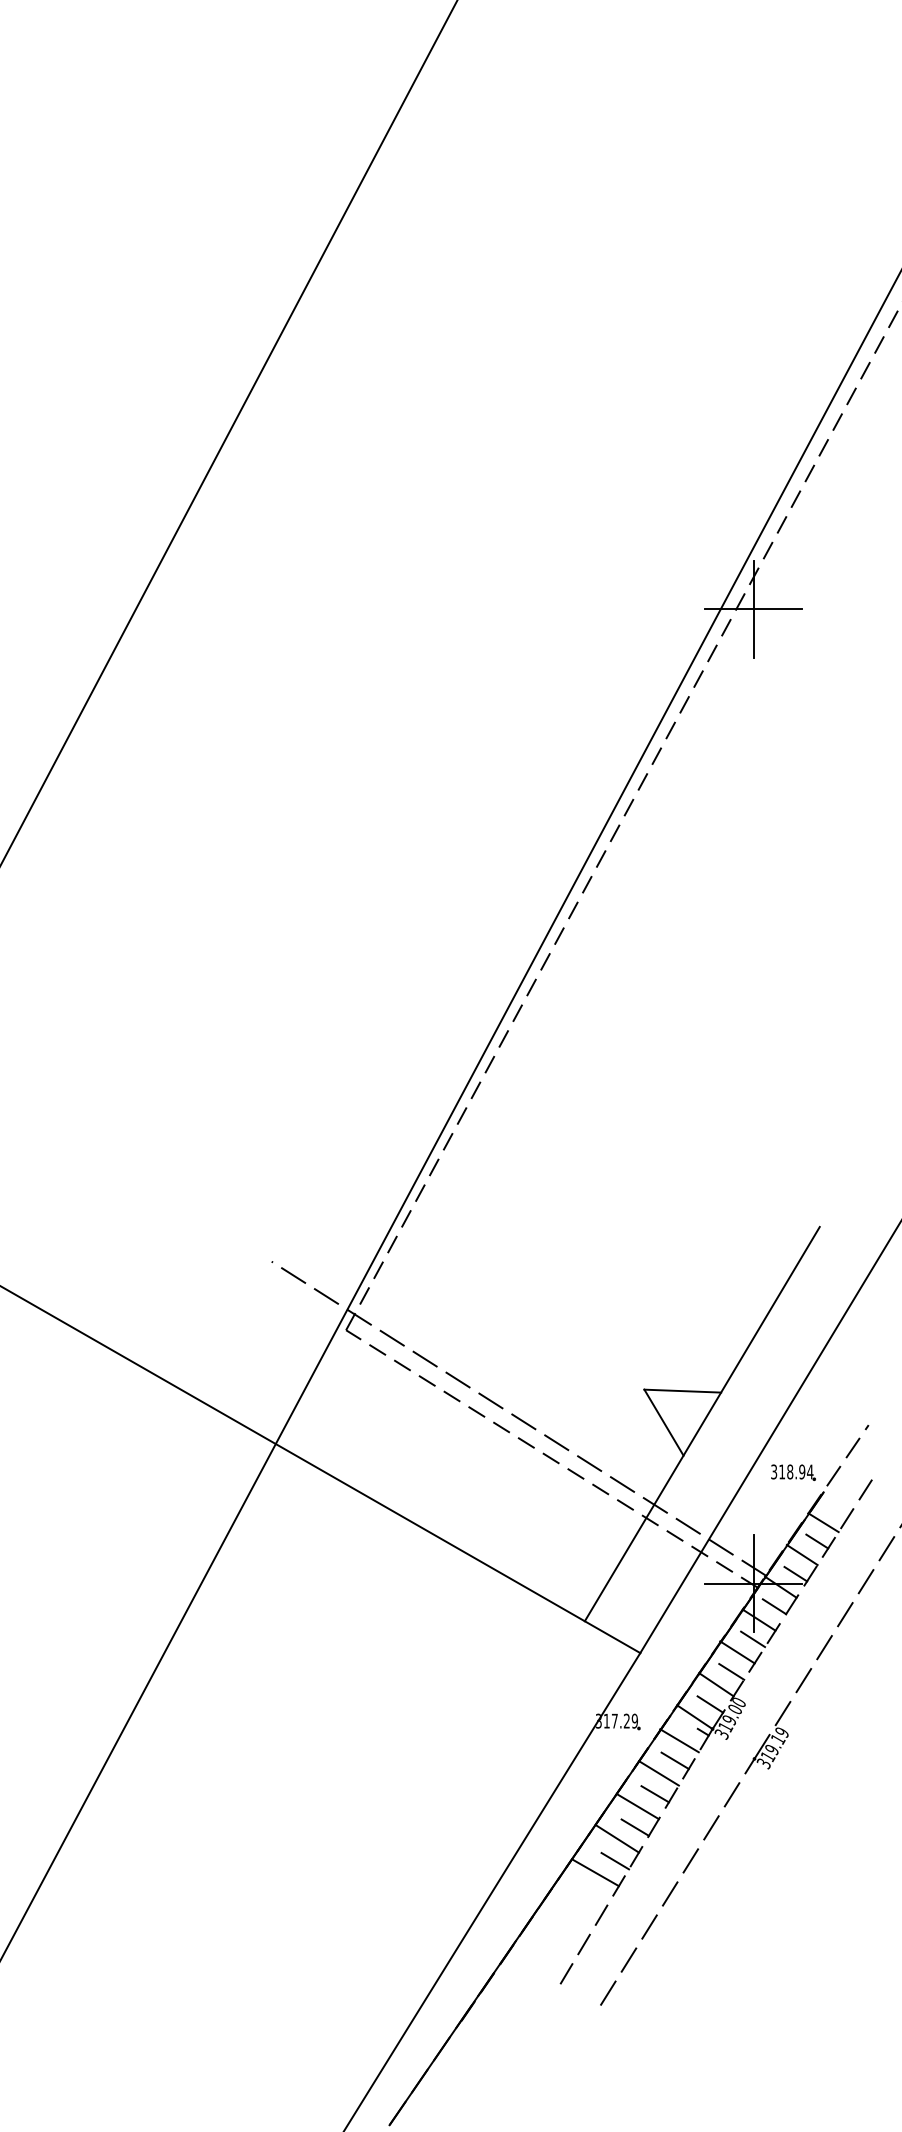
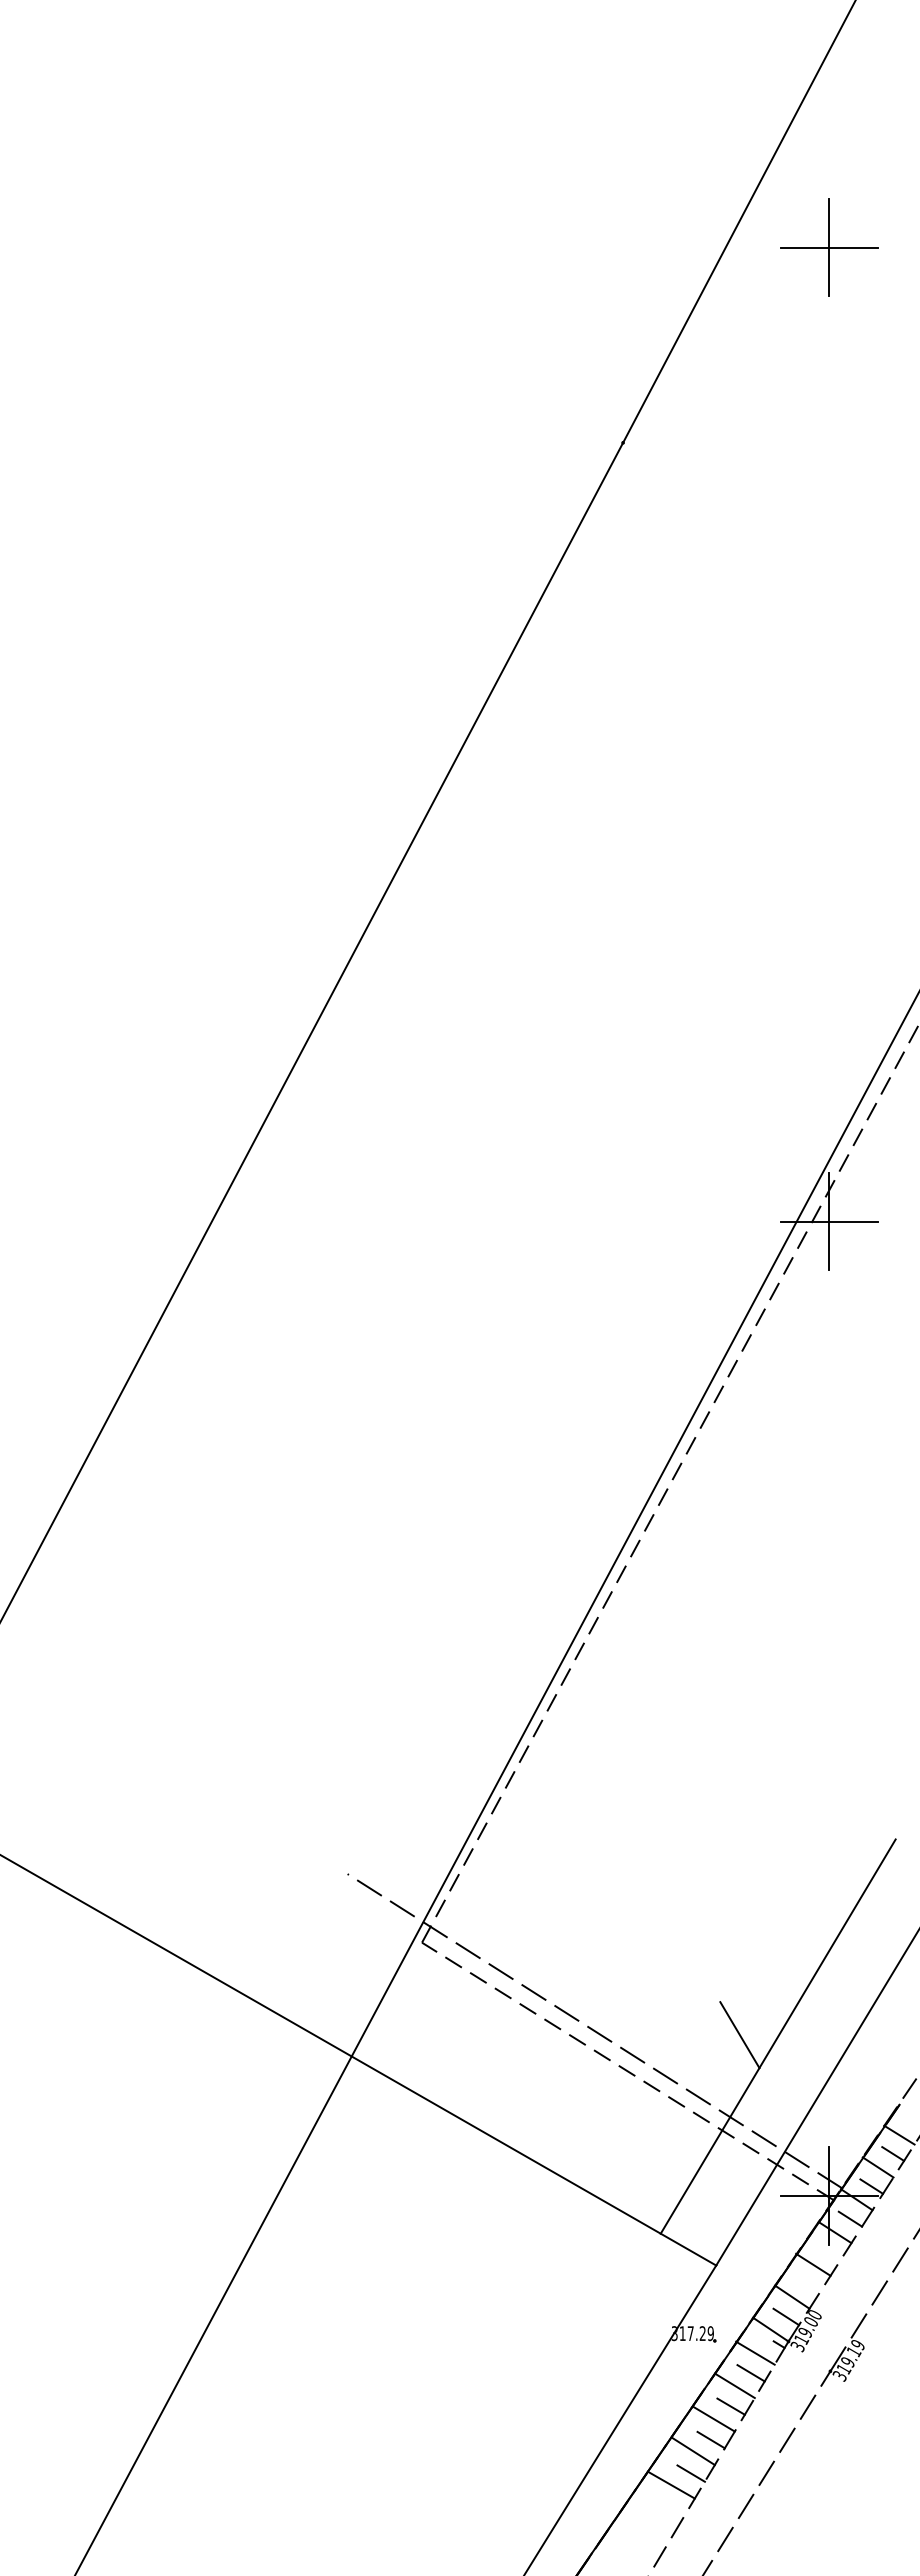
line: (682, 1391) -> (758, 2003), removed
part: (793, 1473) -> (869, 2085), removed
line: (752, 1639) -> (828, 2251), removed
line: (731, 1672) -> (807, 2284), removed

